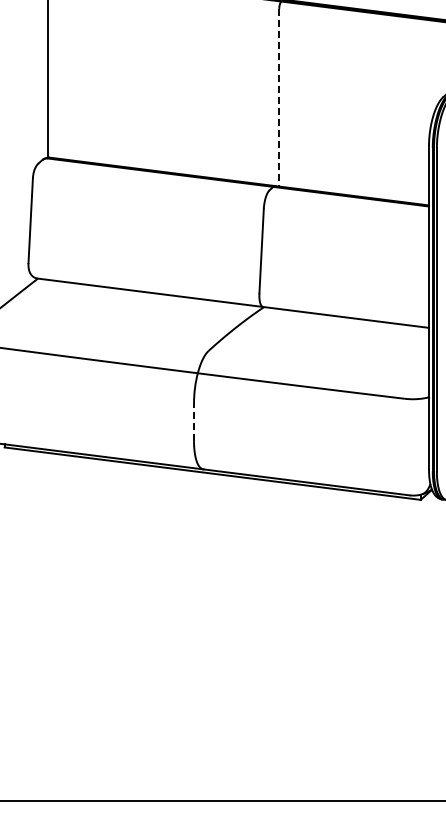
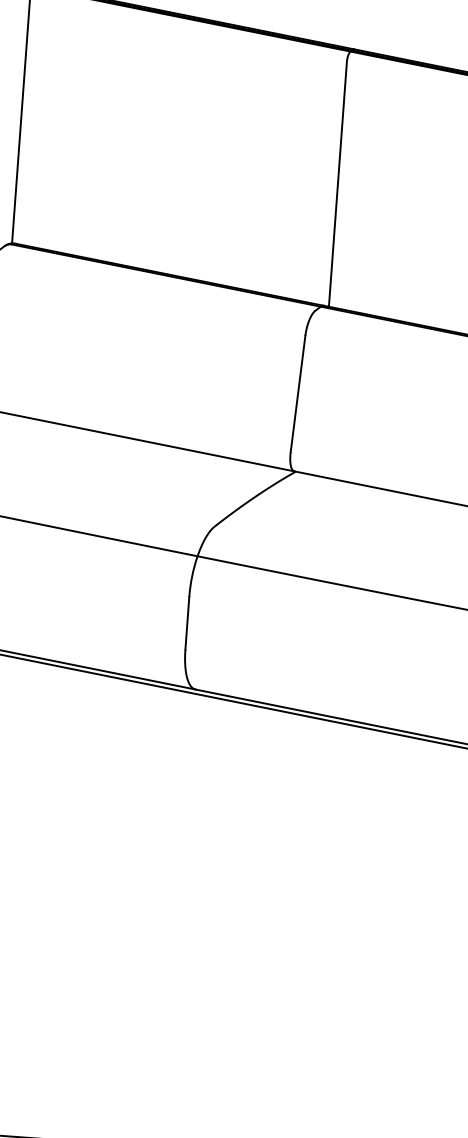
line: (279, 97) -> (338, 183), dashed -> solid
line: (194, 421) -> (188, 622), dashed -> solid

